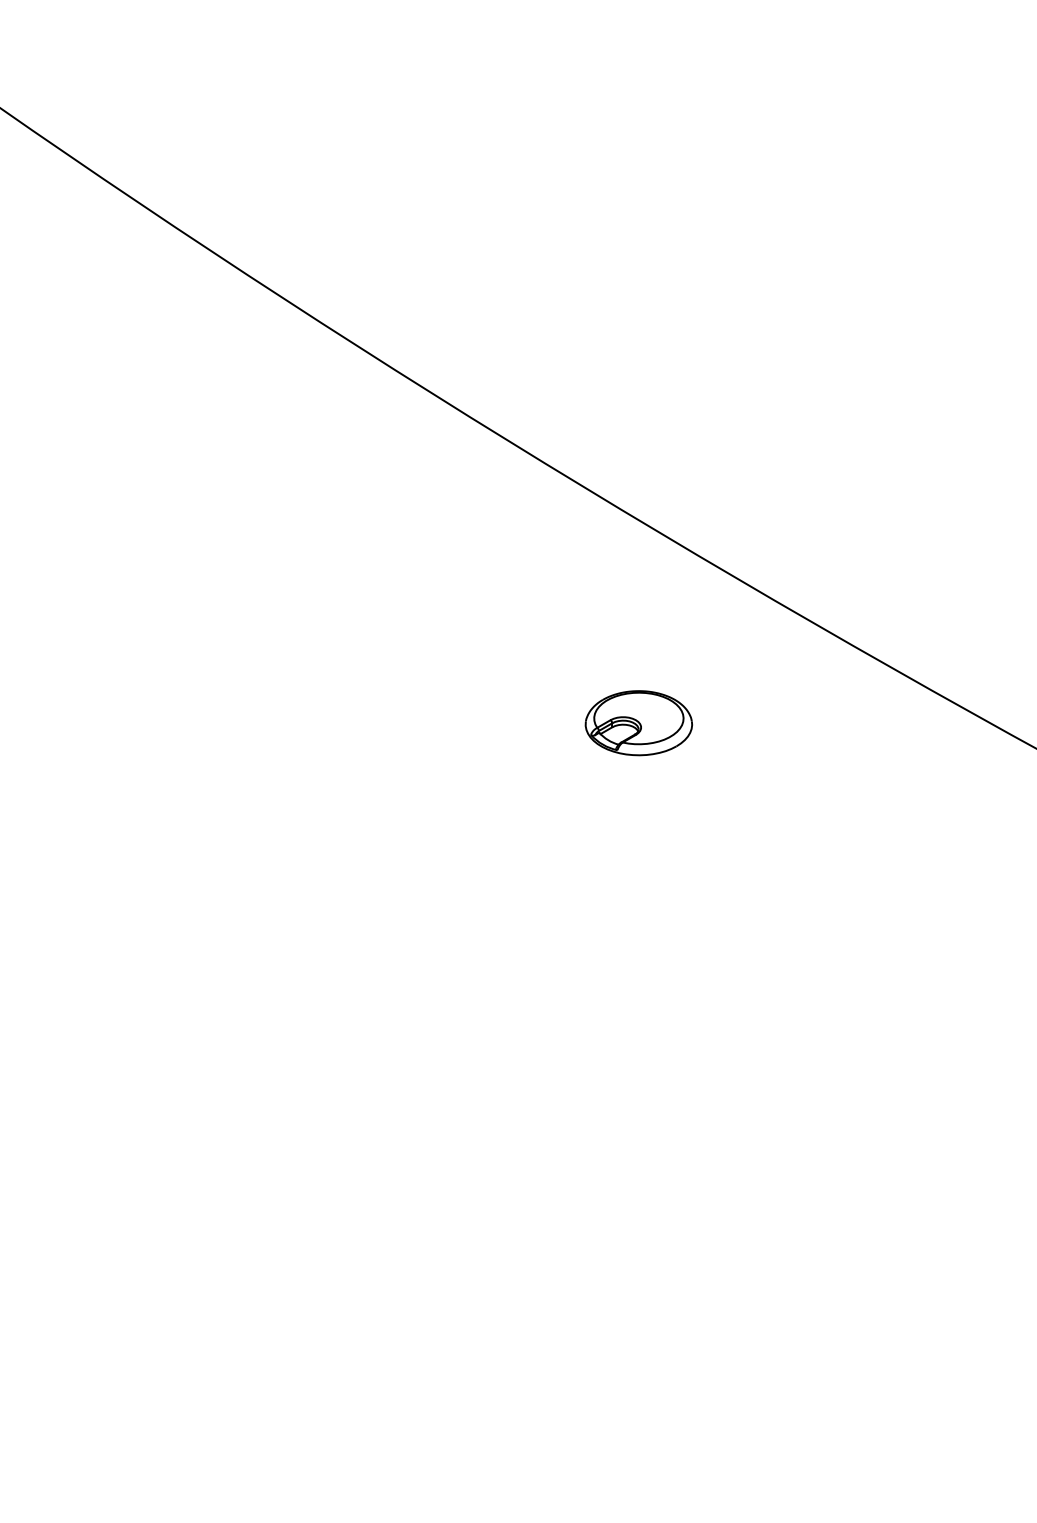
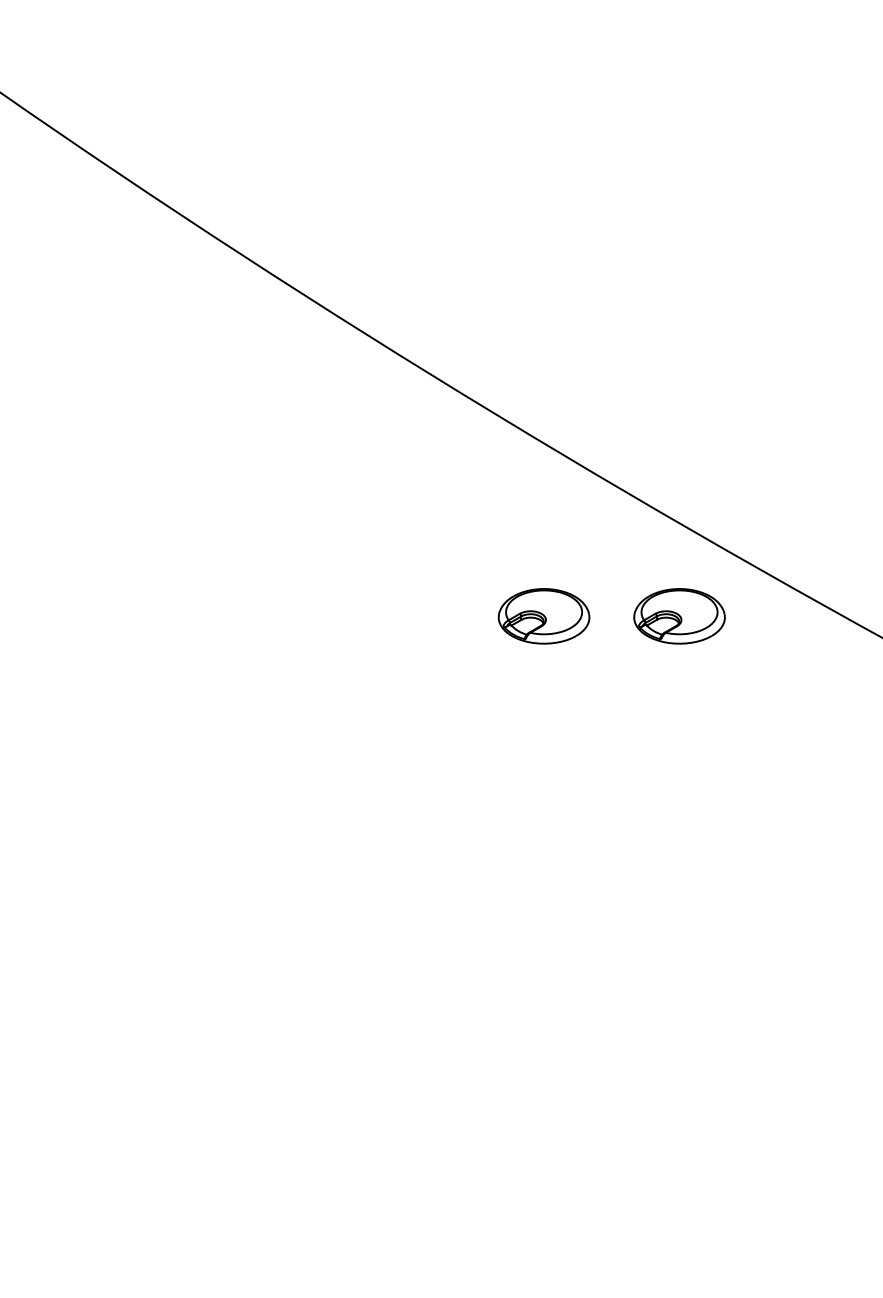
part: (797, 723) -> (679, 616), added

